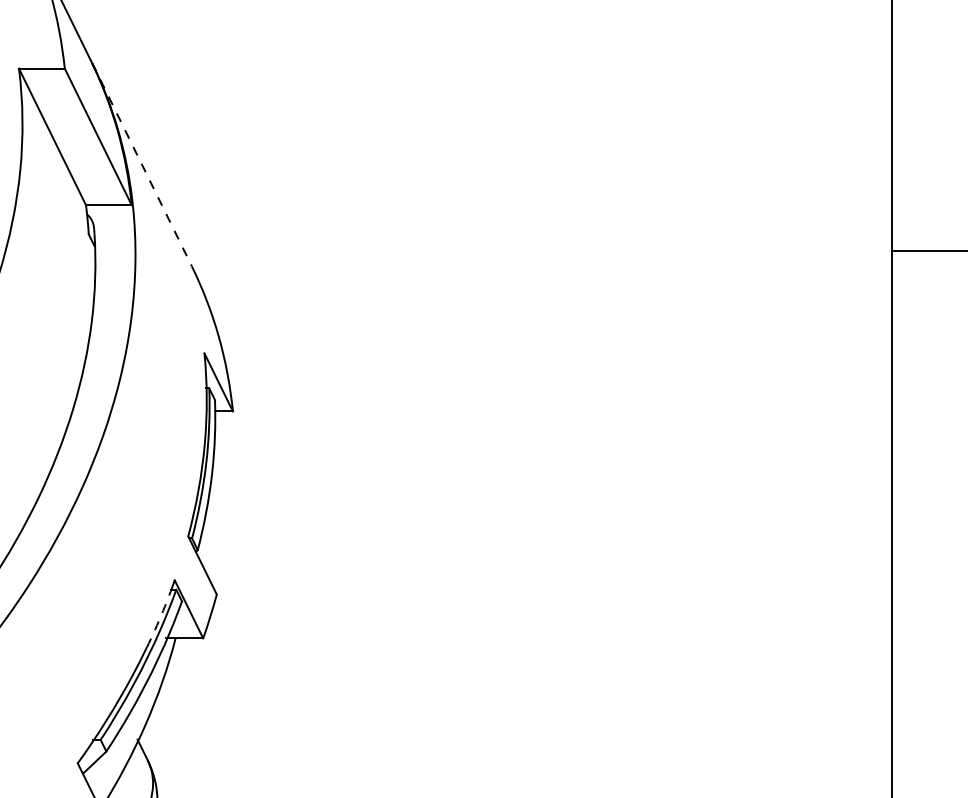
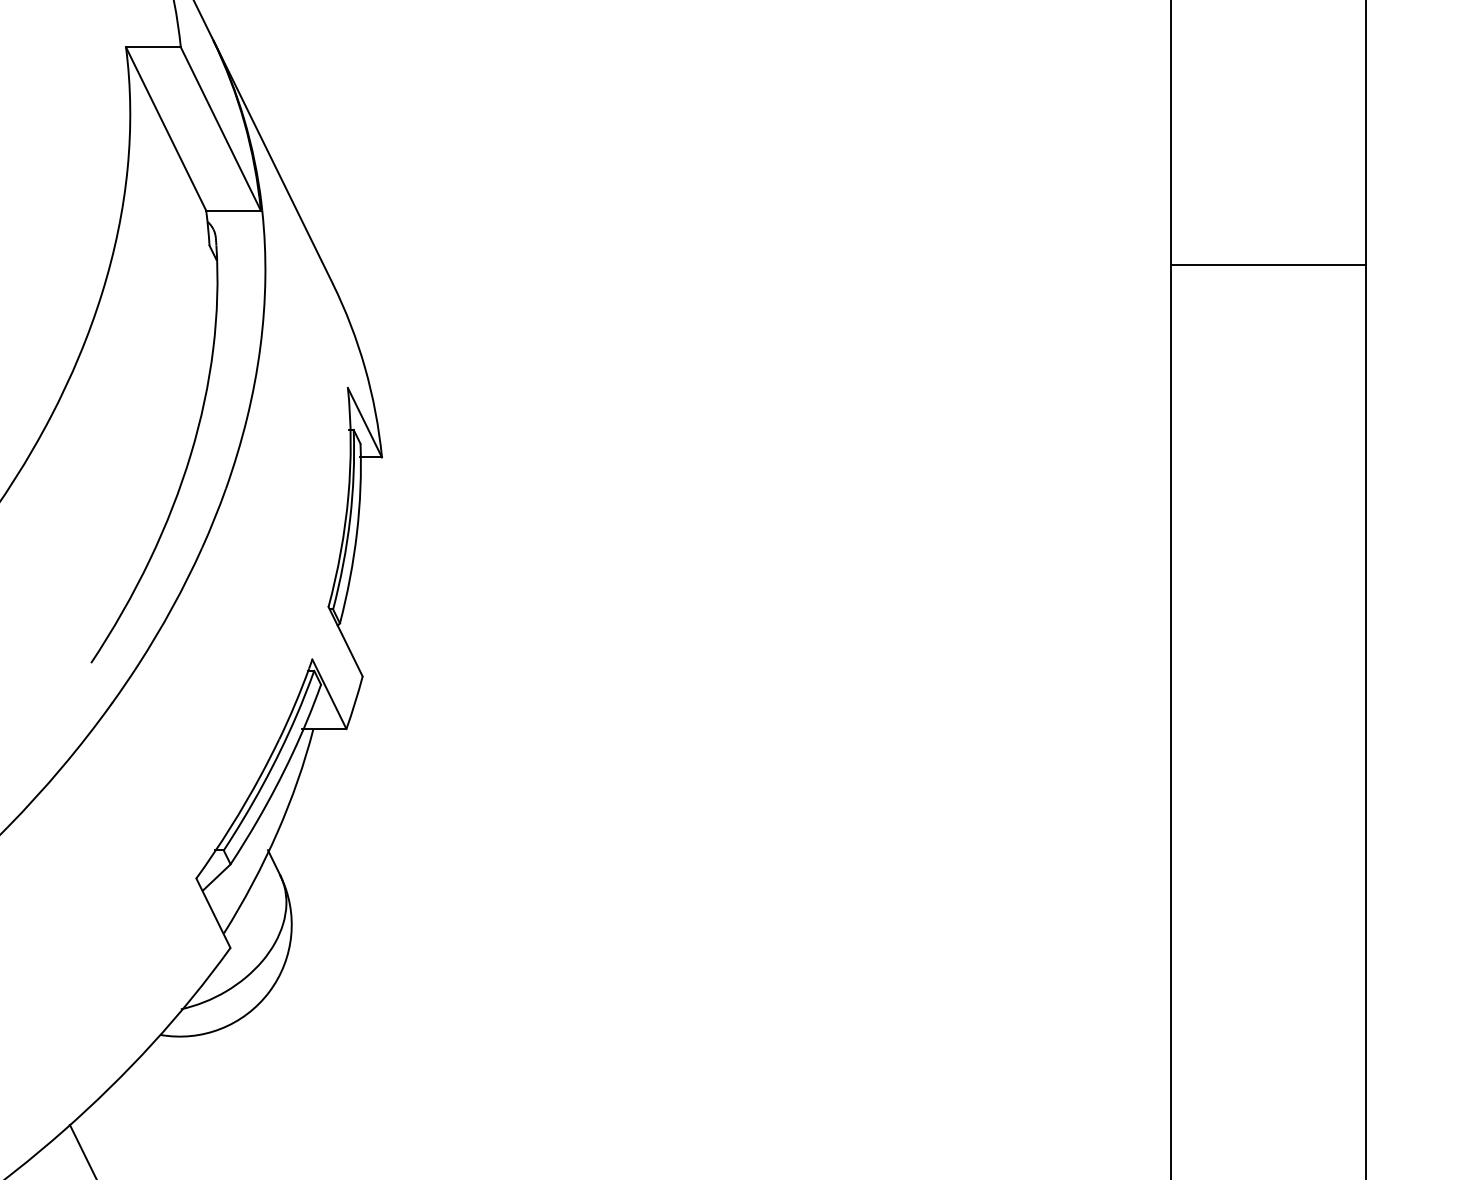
line: (142, 164) -> (273, 162), dashed -> solid
arc: (160, 617) -> (295, 704), dashed -> solid

